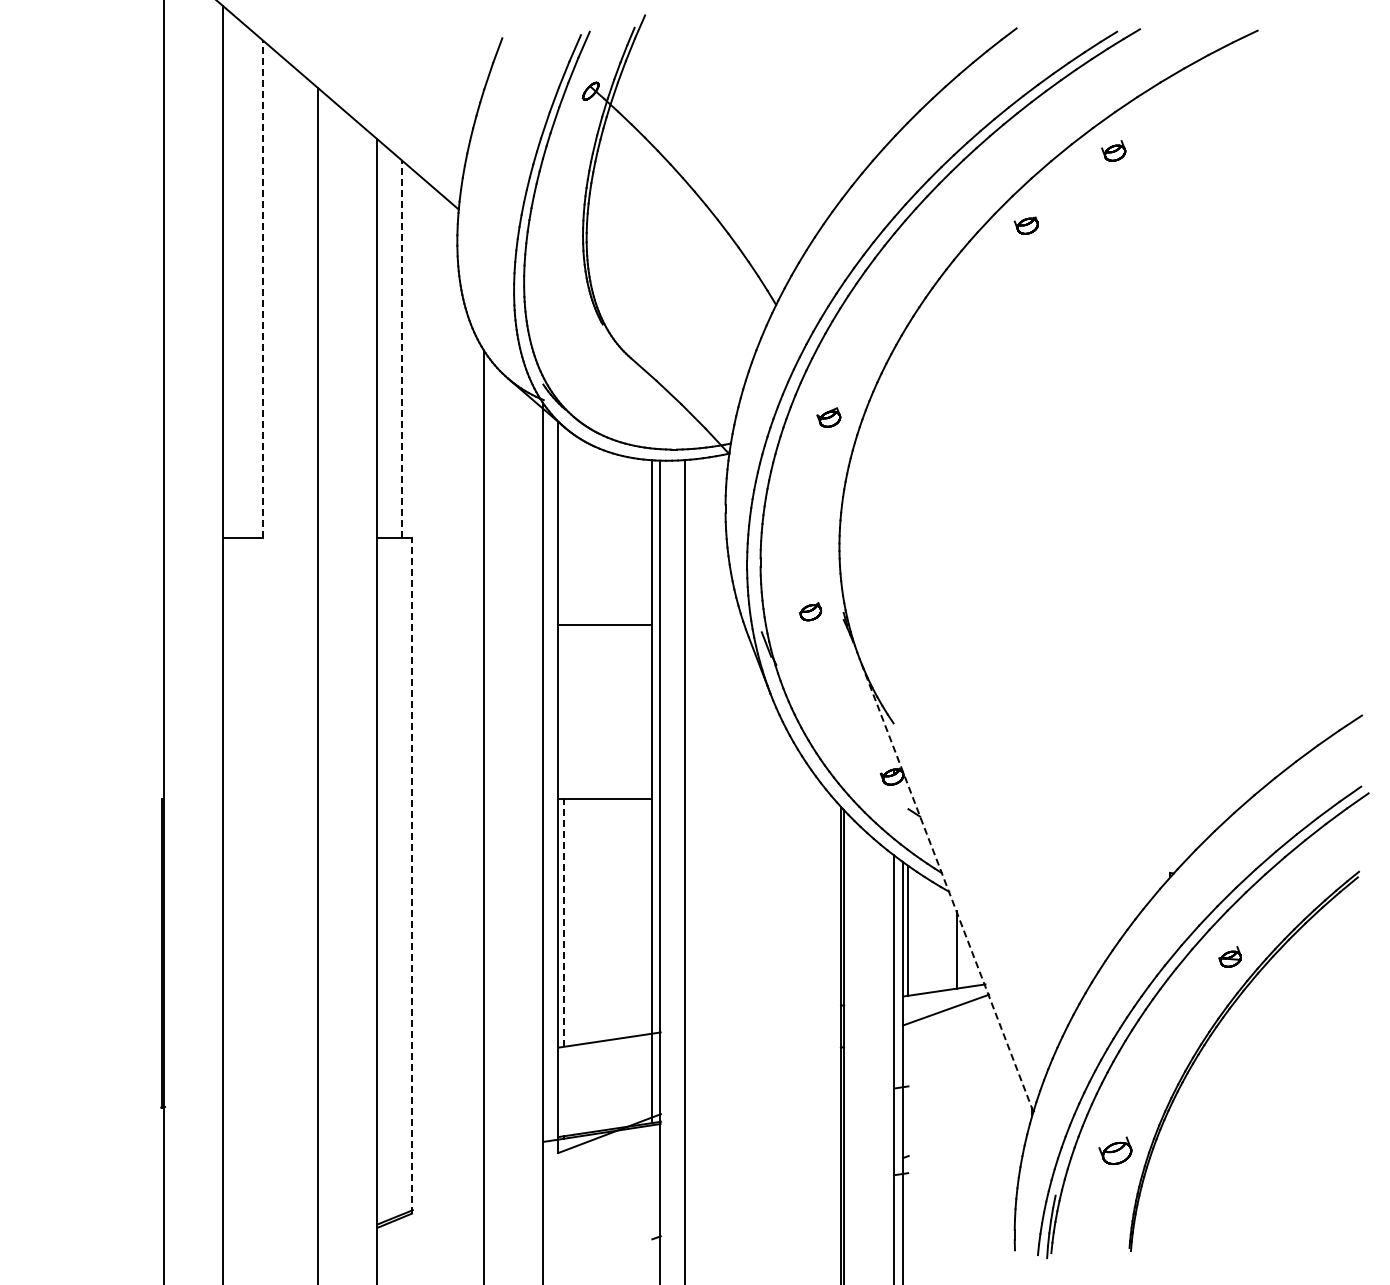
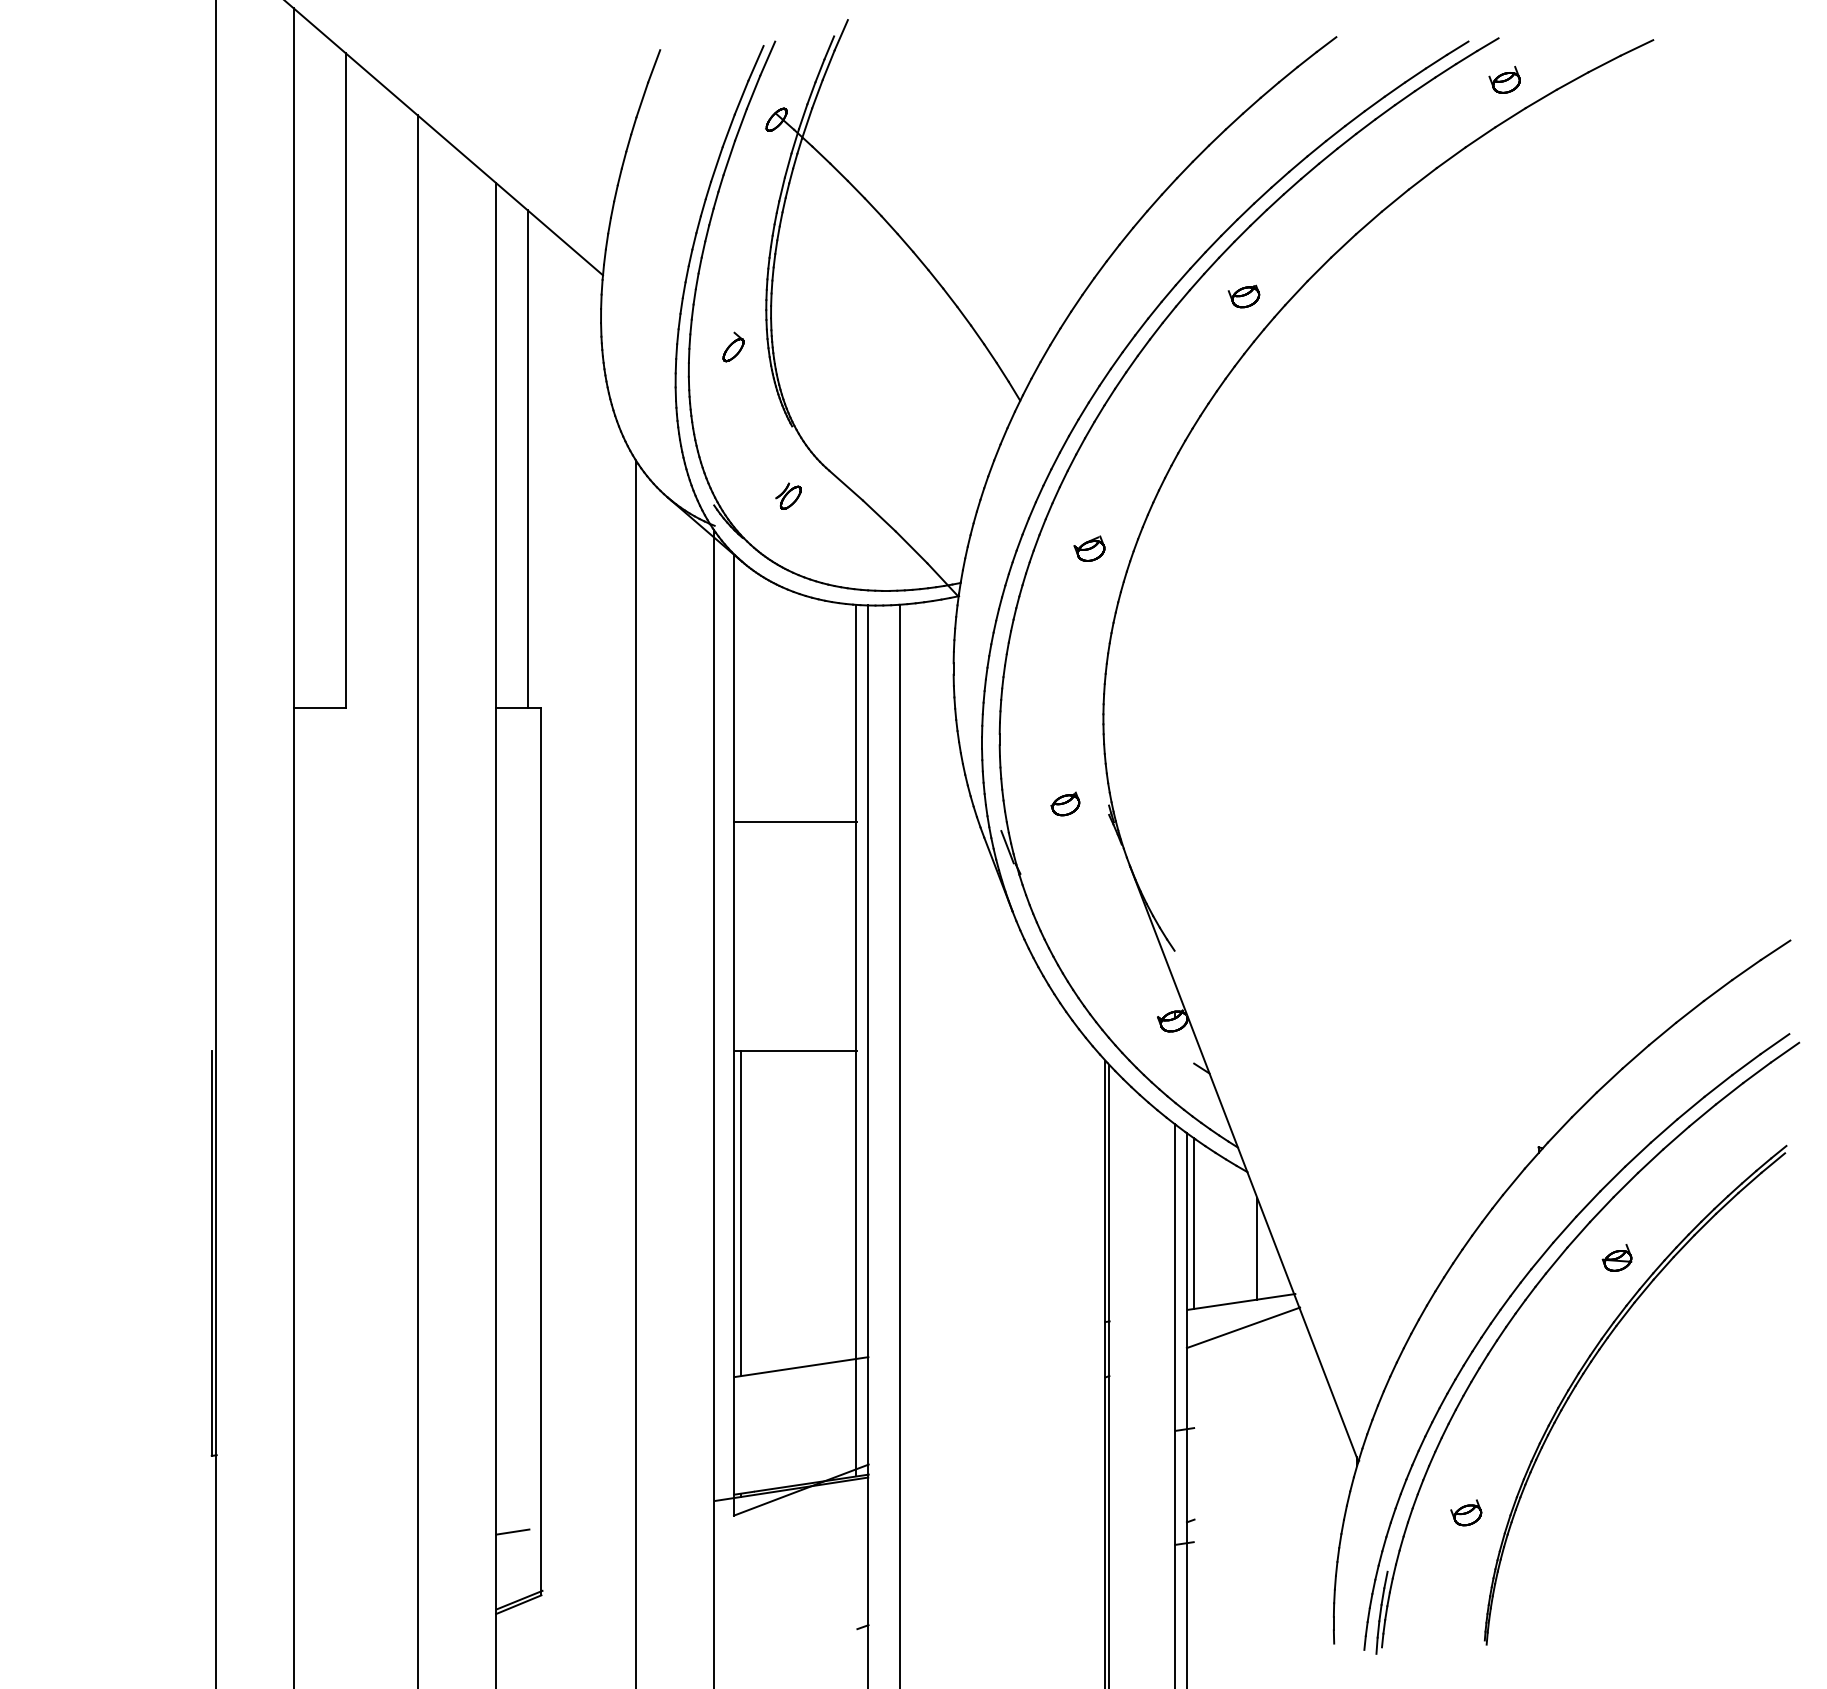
part: (1113, 150) -> (1504, 79), moved
part: (1025, 225) -> (1242, 296), moved
part: (557, 263) -> (732, 346), added
line: (263, 289) -> (346, 380), dashed -> solid
line: (402, 348) -> (528, 457), dashed -> solid
part: (599, 377) -> (787, 496), added
line: (412, 876) -> (542, 1152), dashed -> solid
line: (946, 885) -> (1244, 1163), dashed -> solid
line: (563, 923) -> (740, 1213), dashed -> solid
part: (1115, 1150) -> (1466, 1512), size x0.71
line: (389, 1165) -> (511, 1532), added

